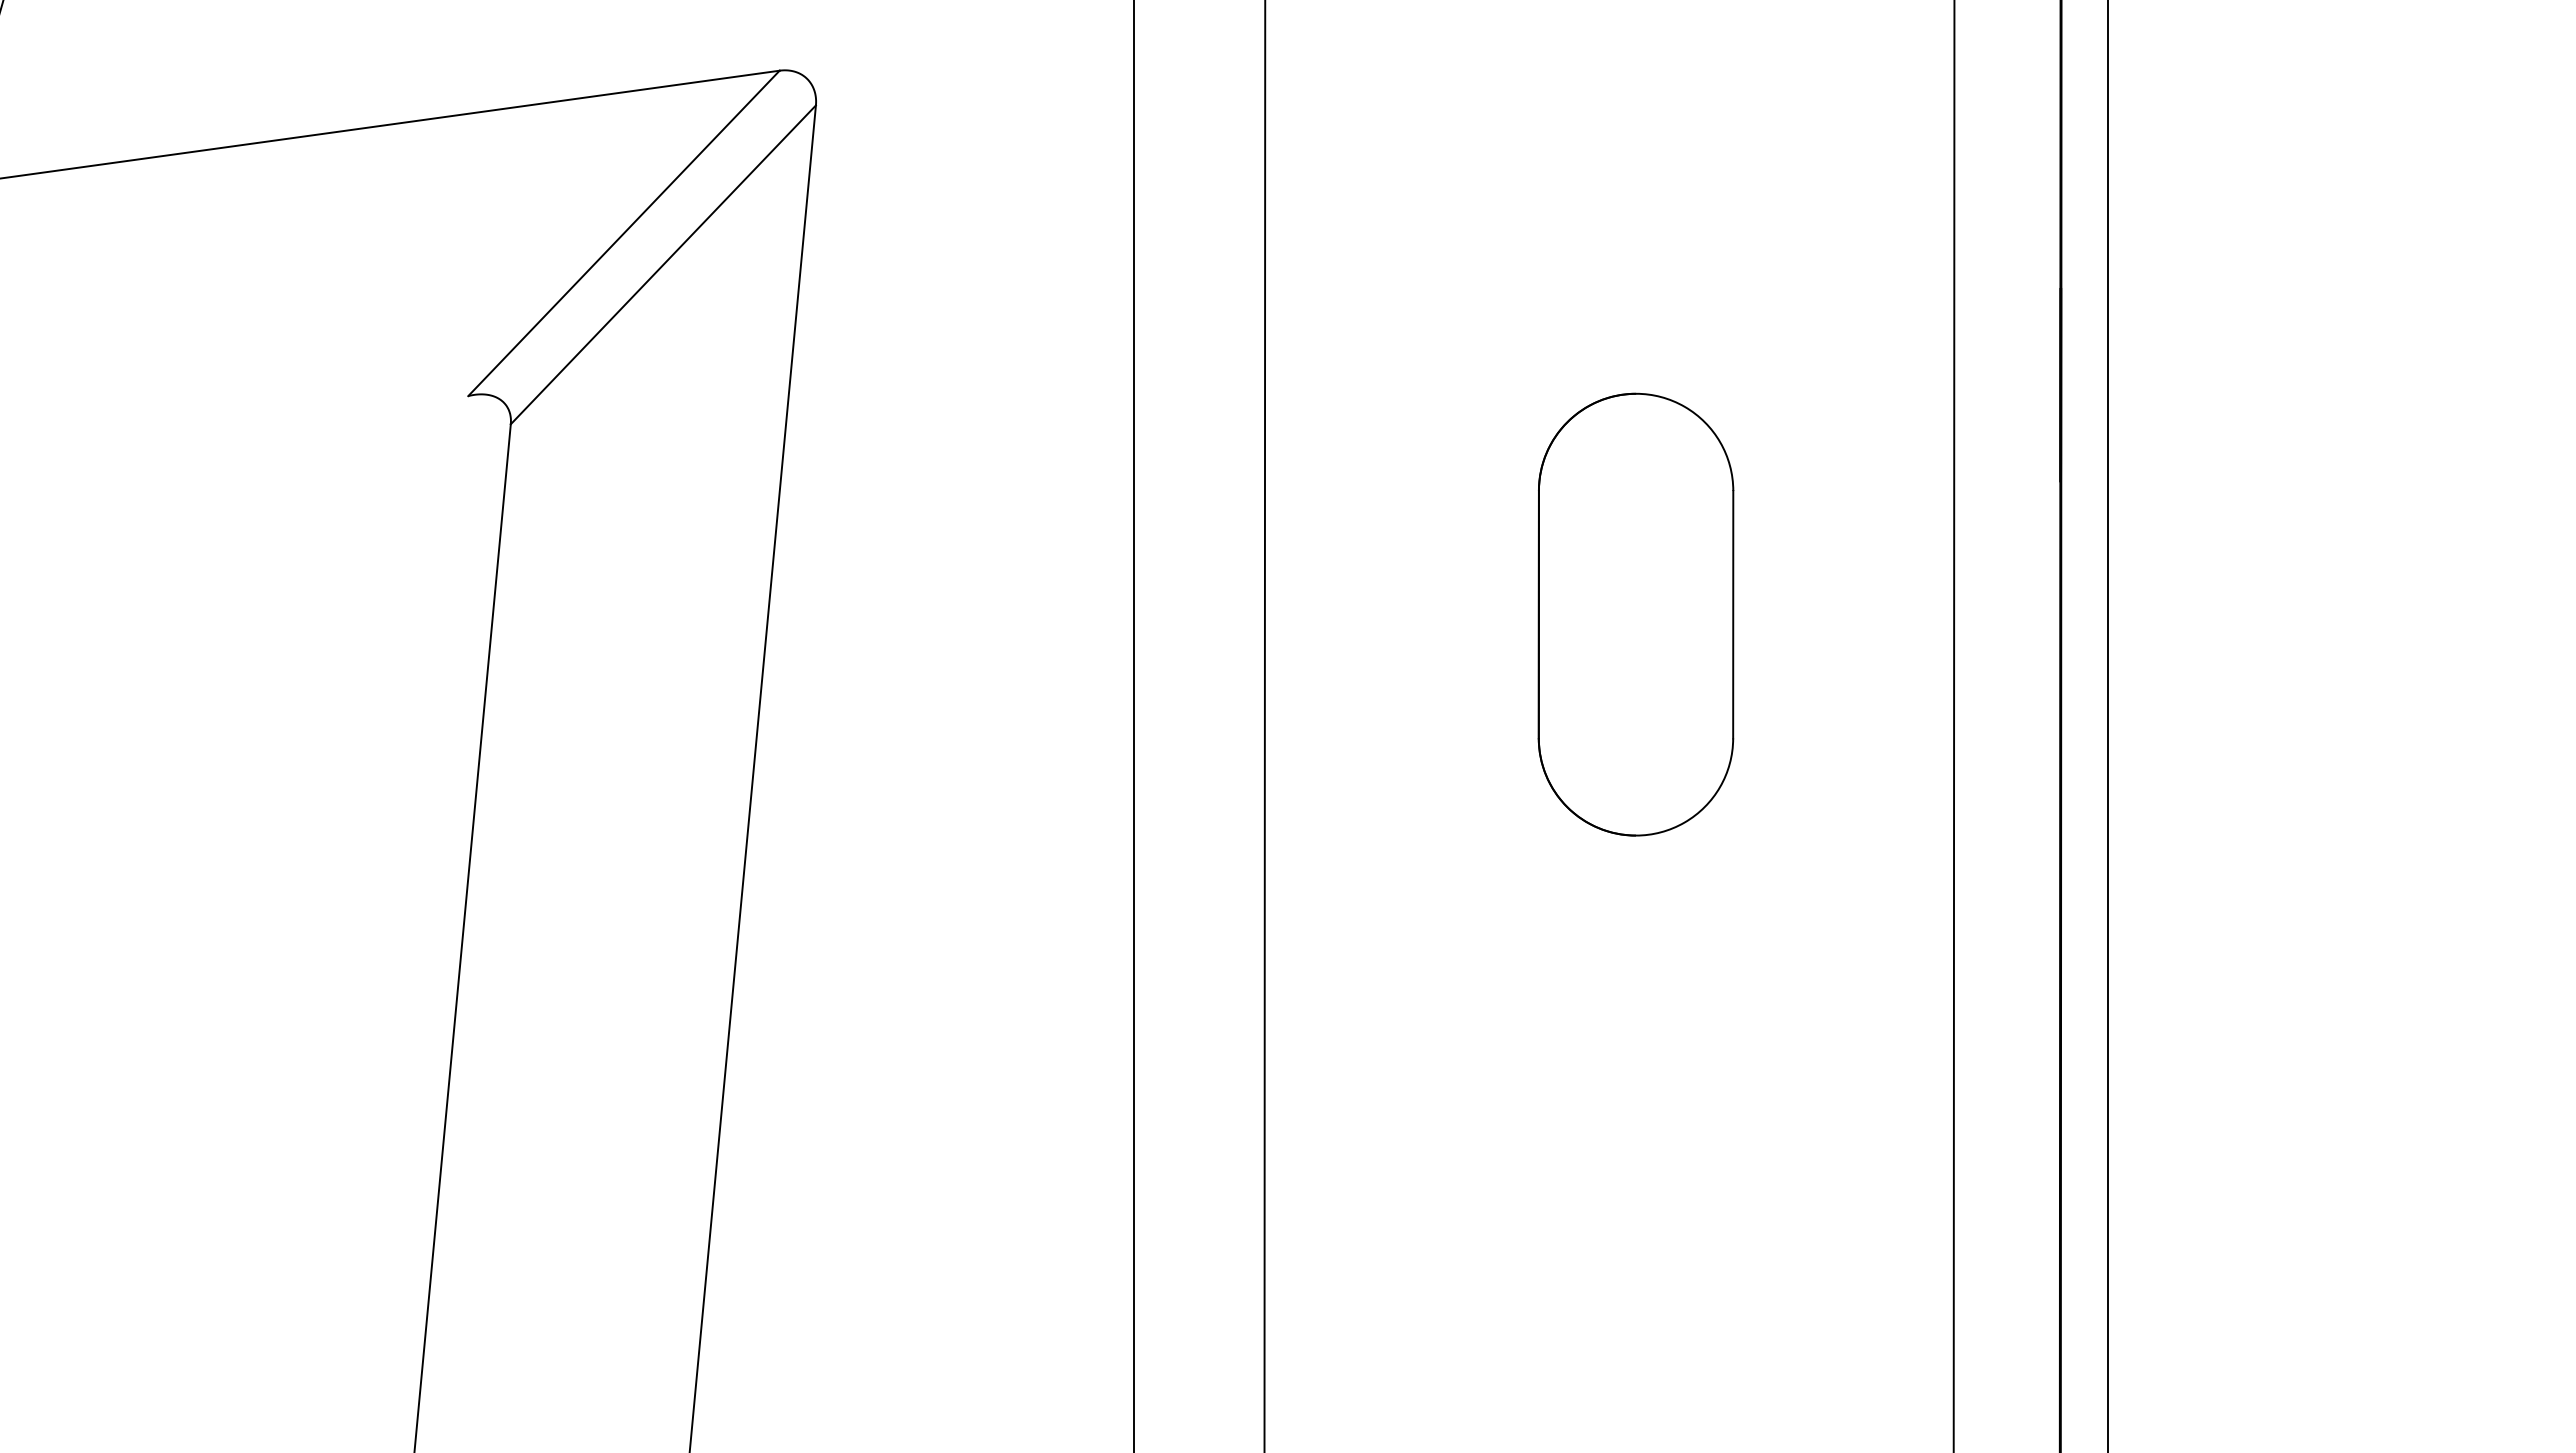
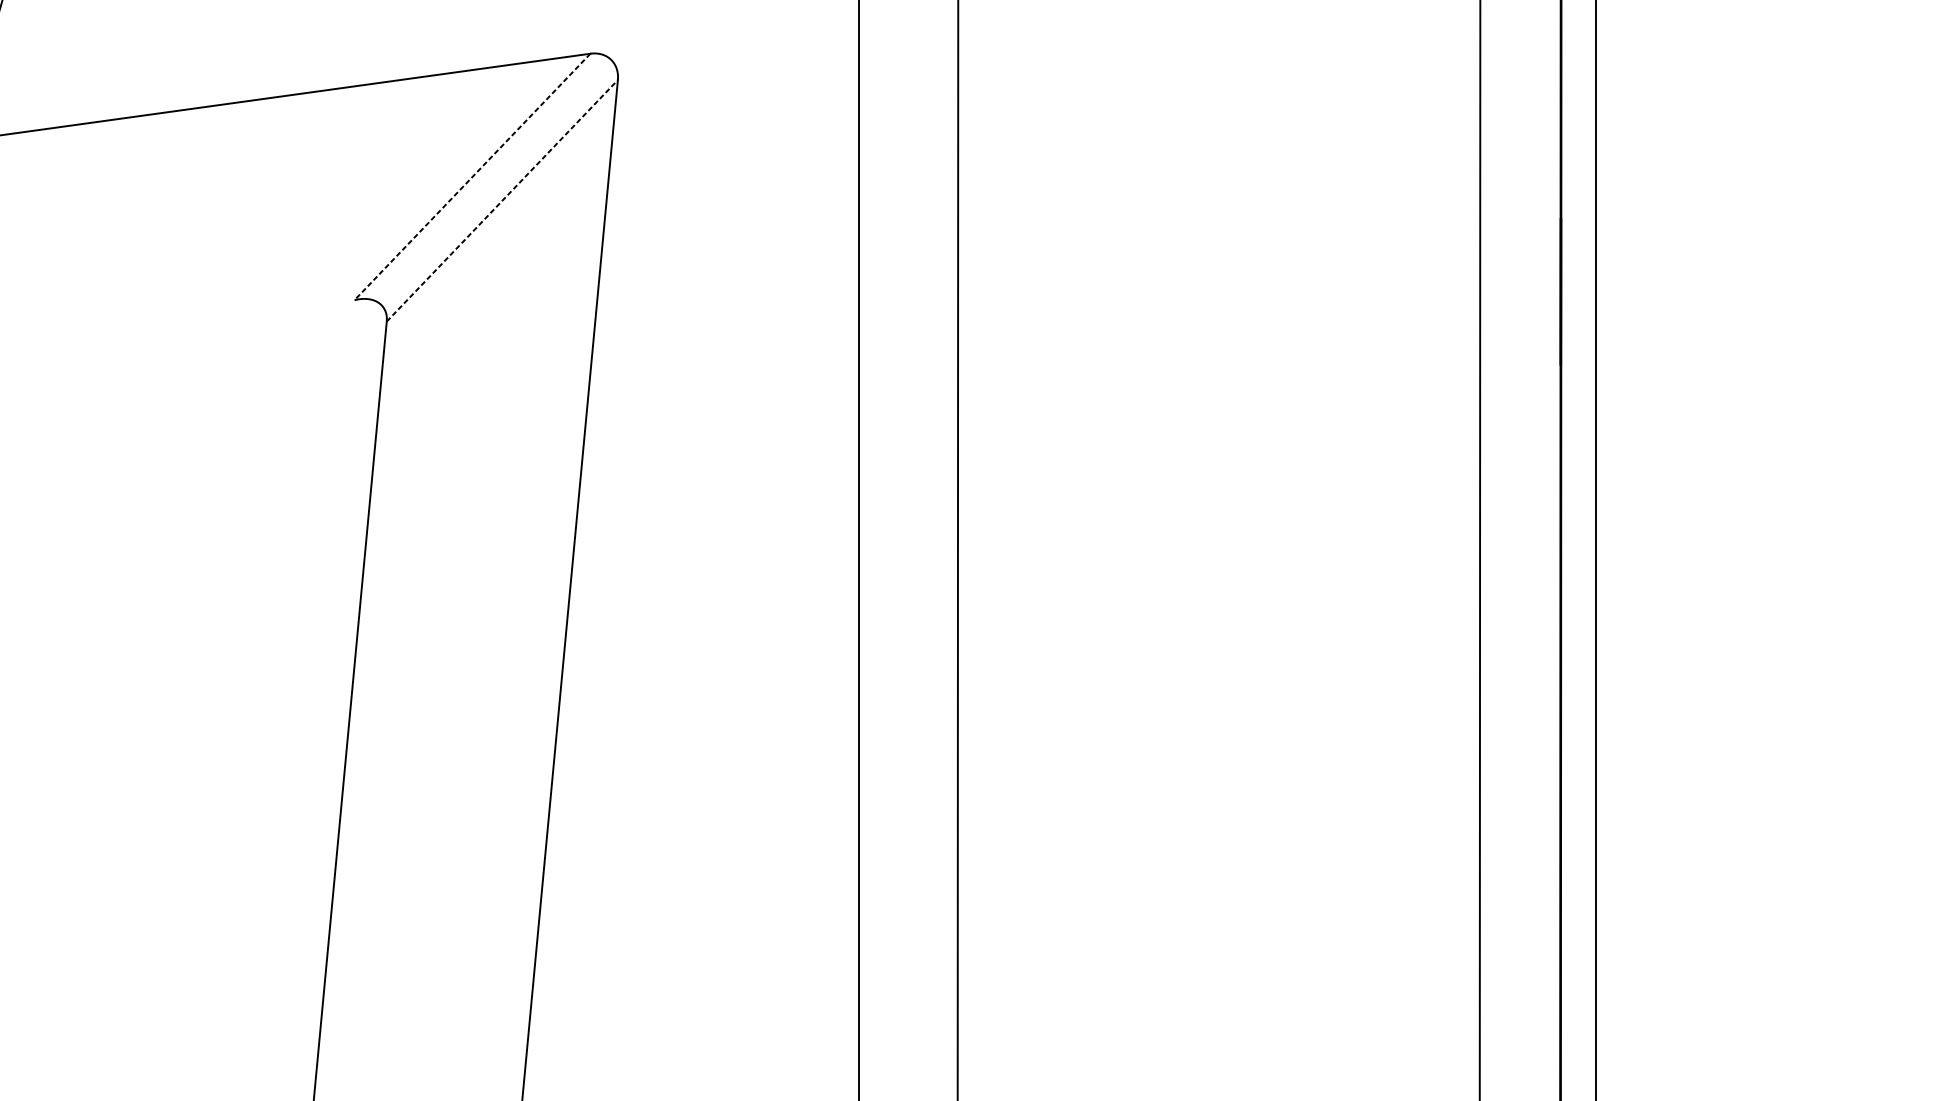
line: (623, 233) -> (472, 177), solid -> dashed
line: (663, 264) -> (502, 200), solid -> dashed
part: (1635, 614) -> (1238, 465), removed

